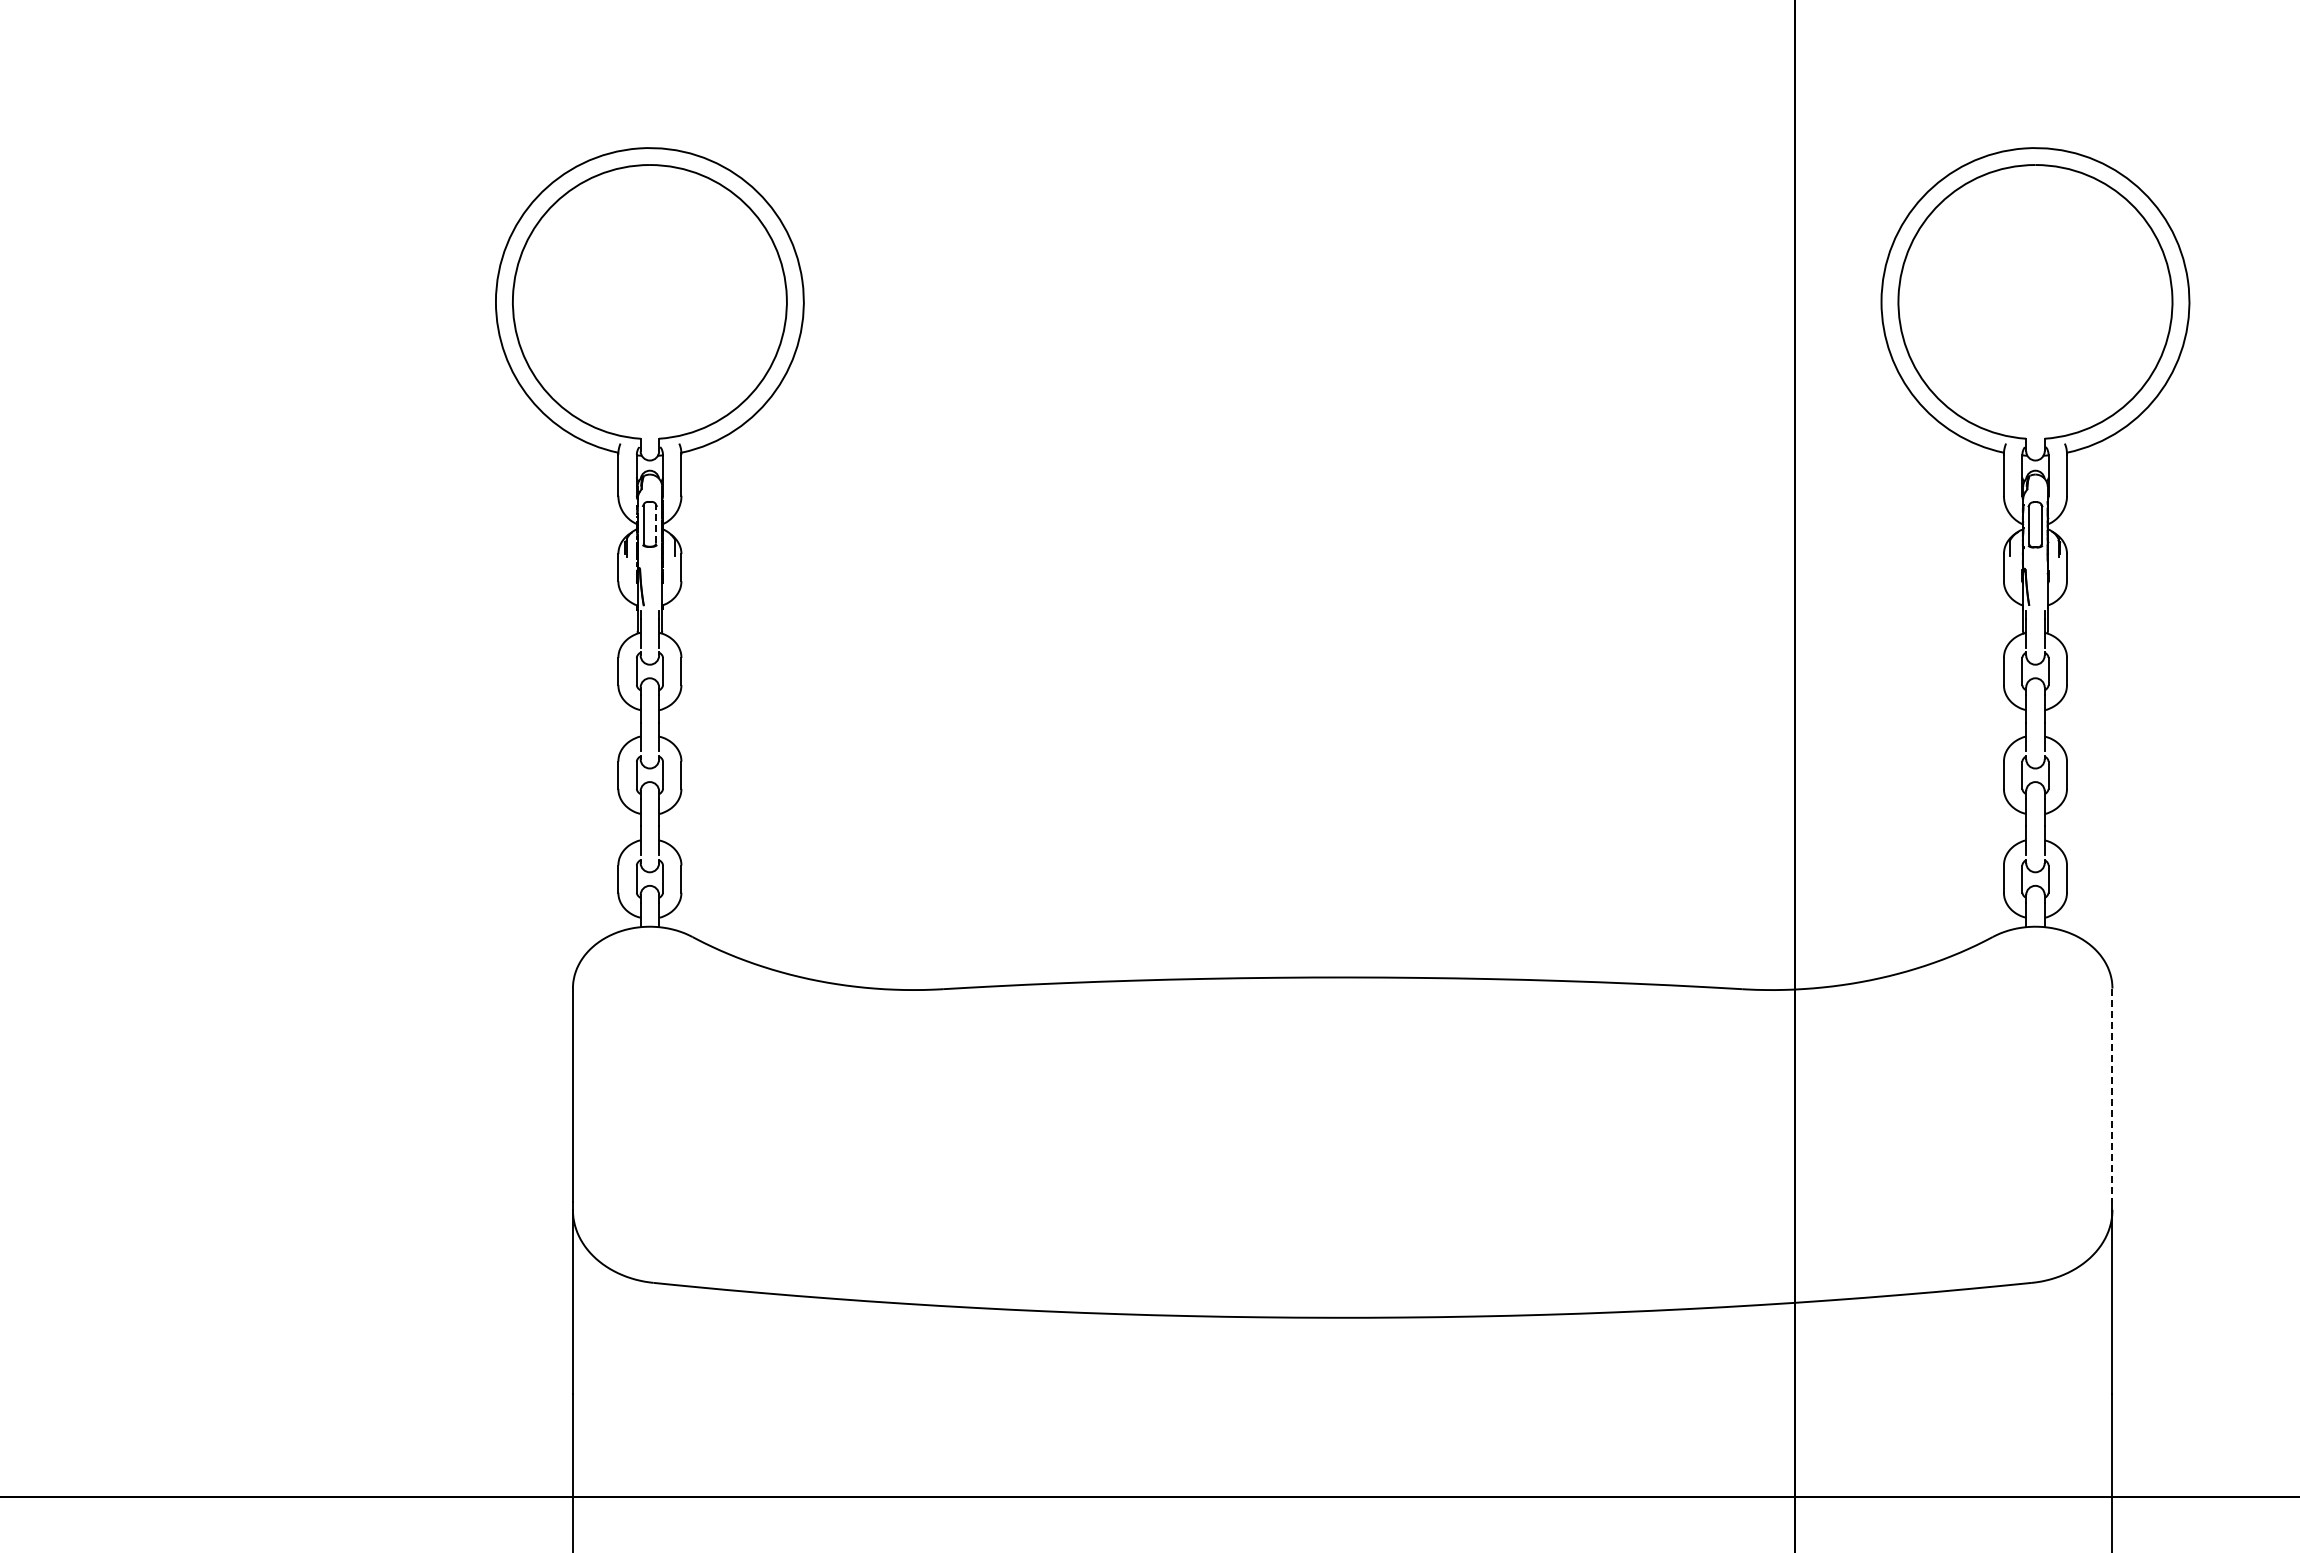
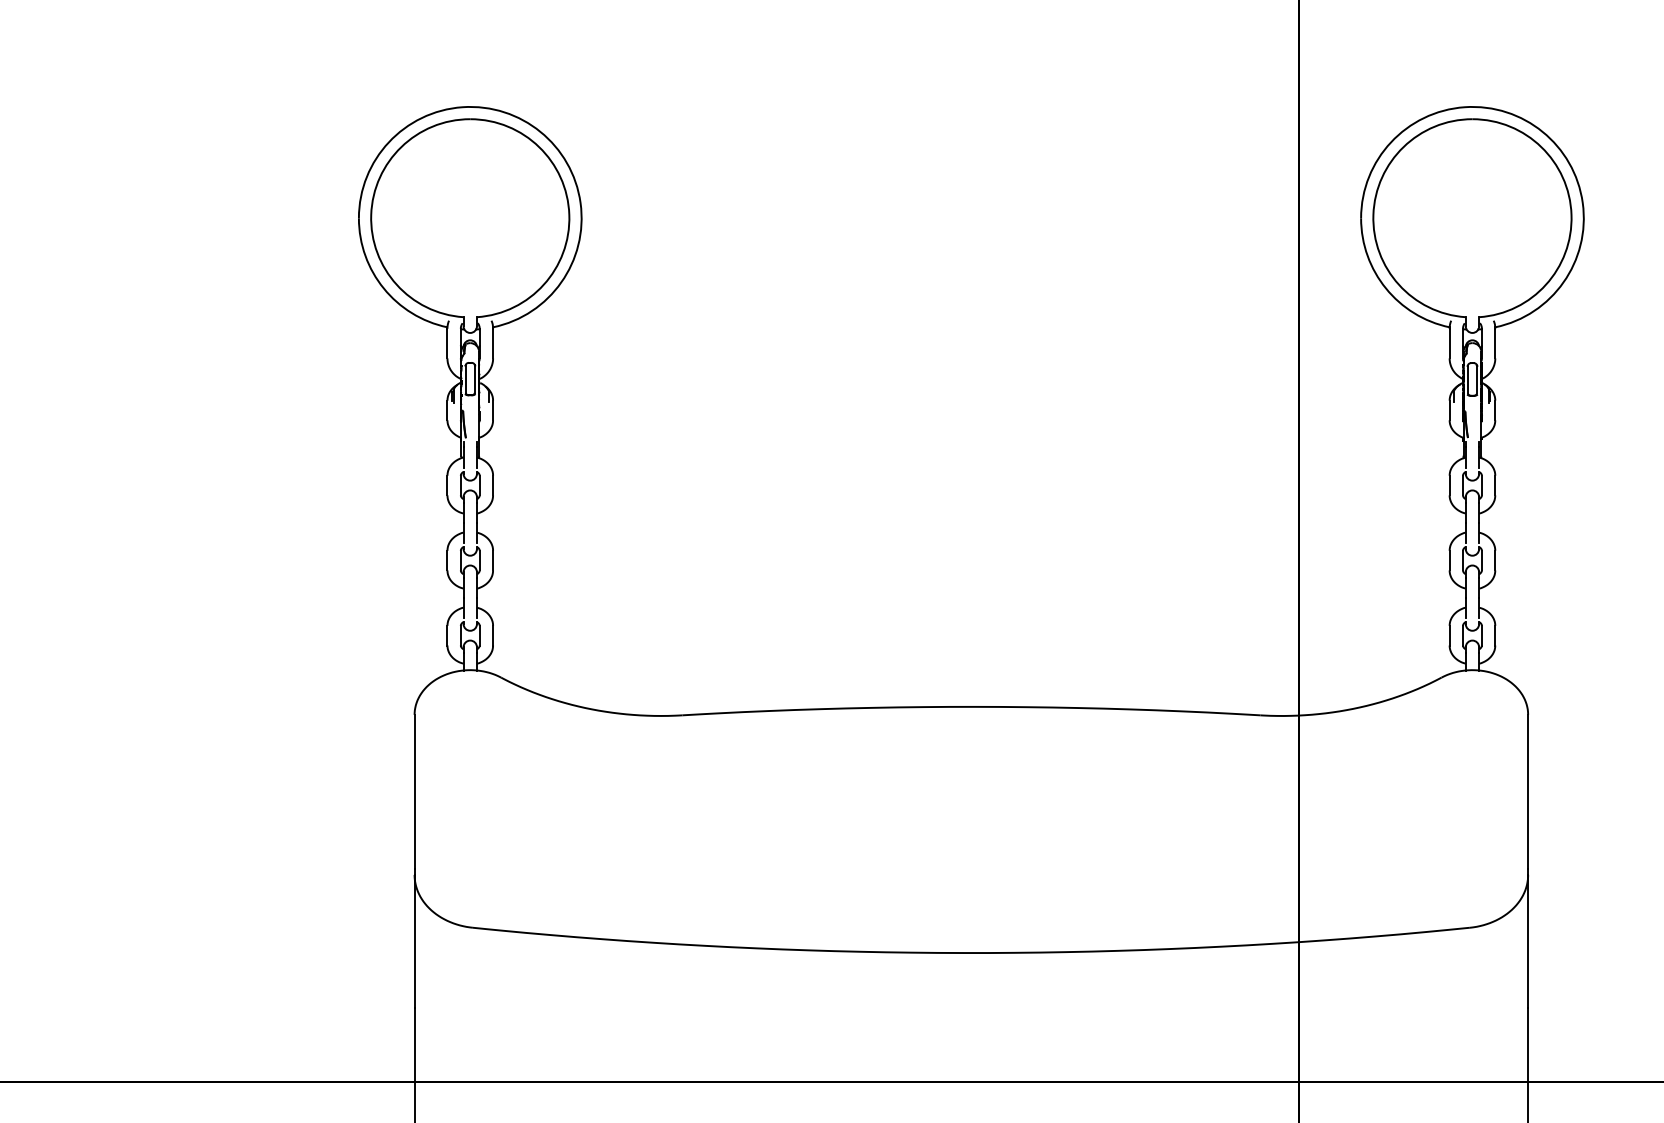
line: (656, 523) -> (475, 378), dashed -> solid
line: (2112, 1095) -> (1528, 792), dashed -> solid

